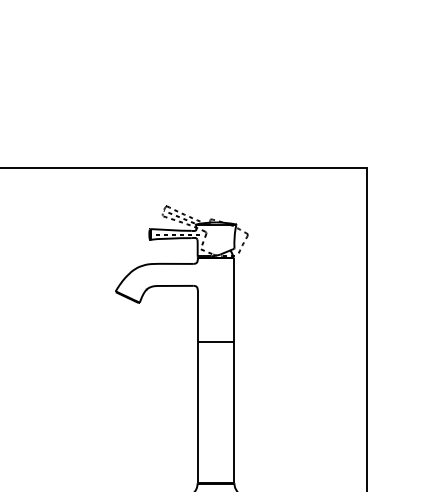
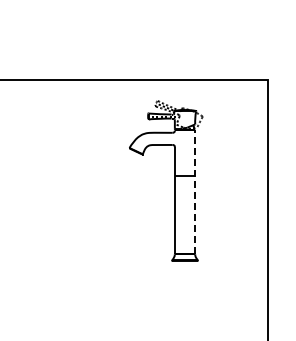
line: (234, 369) -> (195, 191), solid -> dashed

